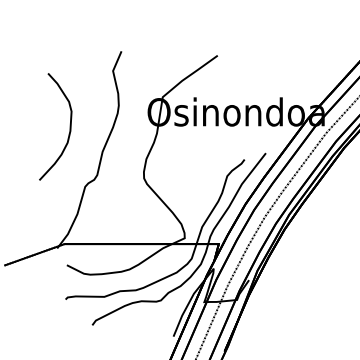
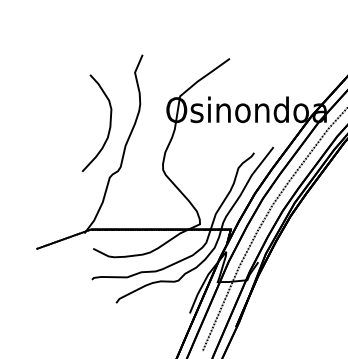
part: (69, 126) -> (109, 122), moved

